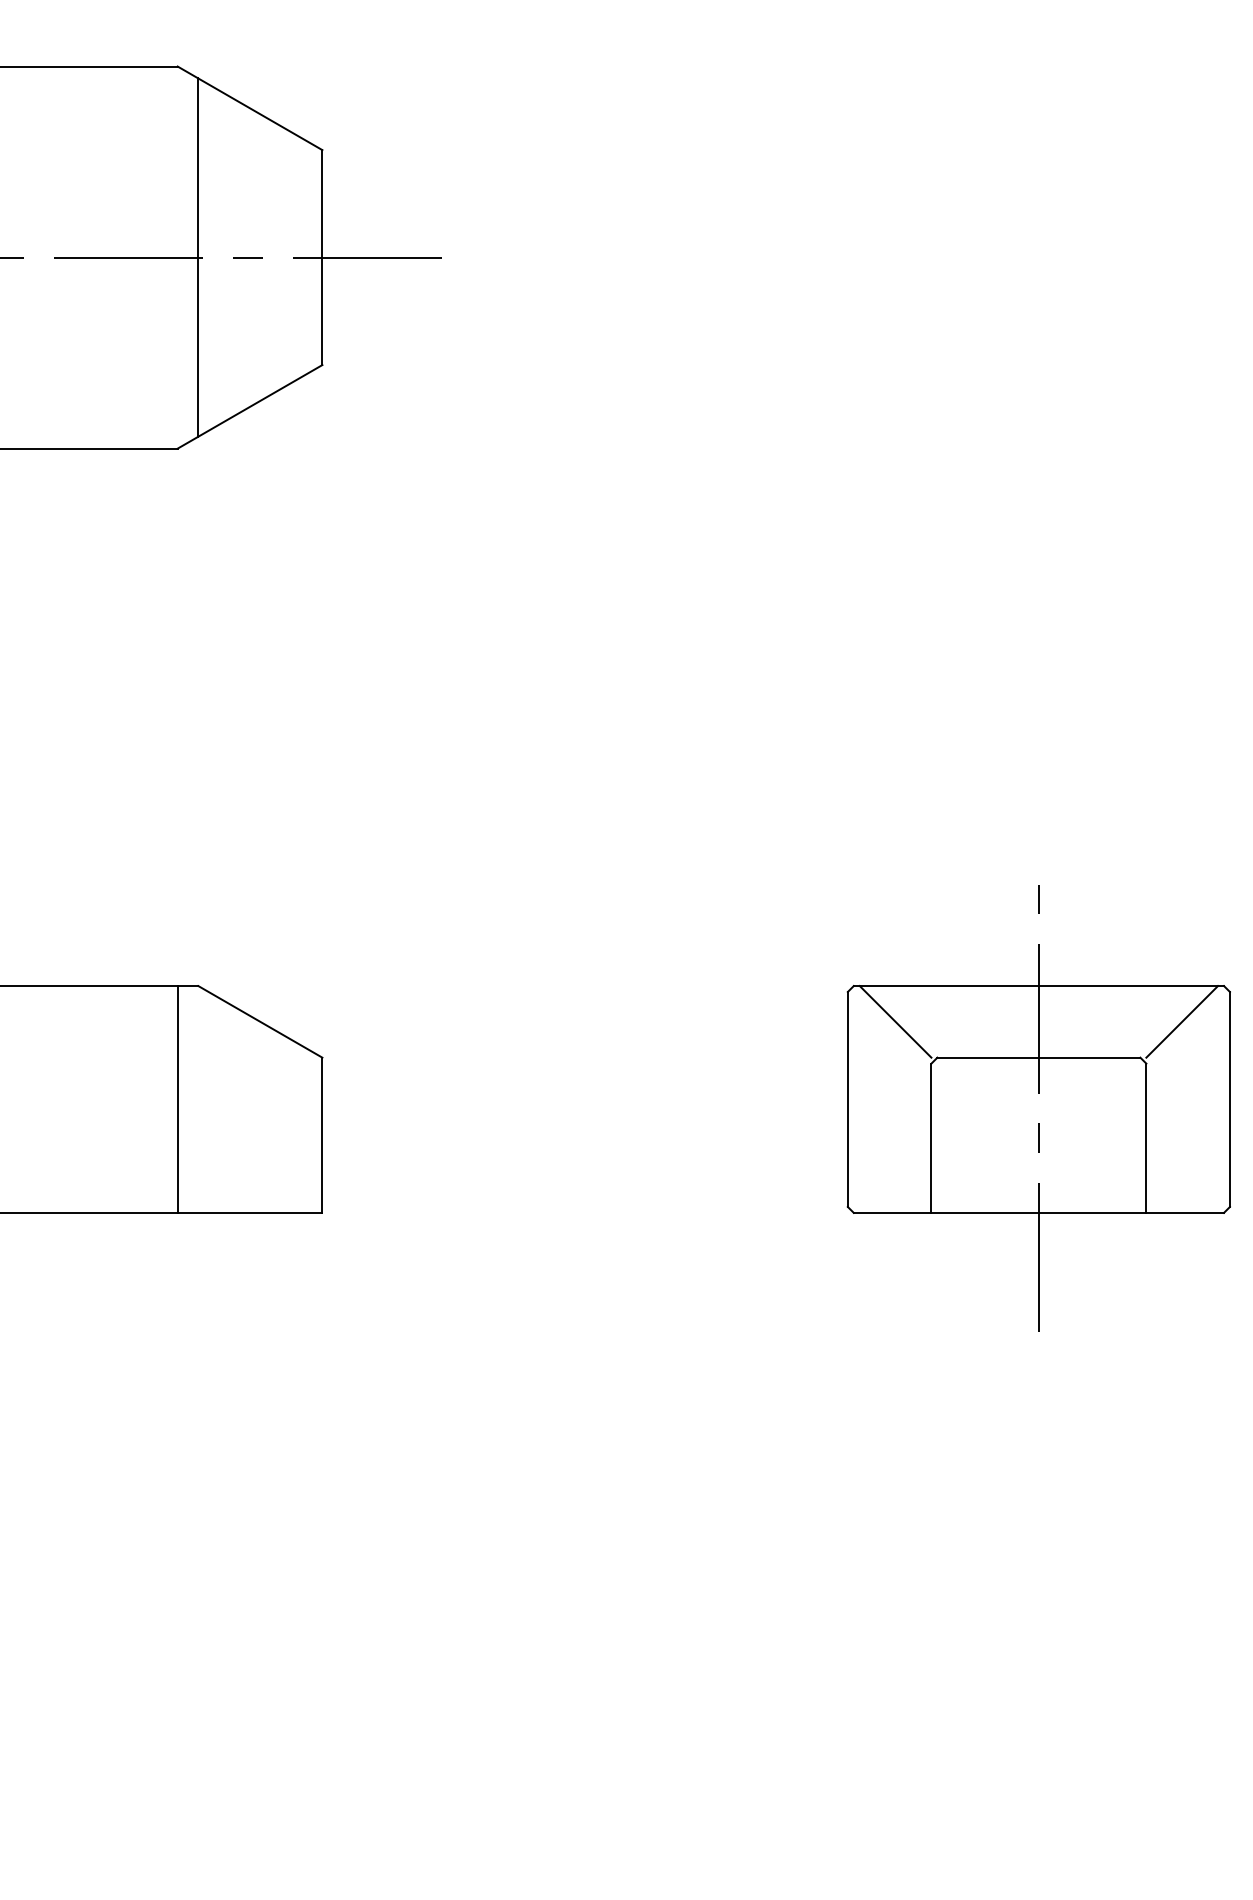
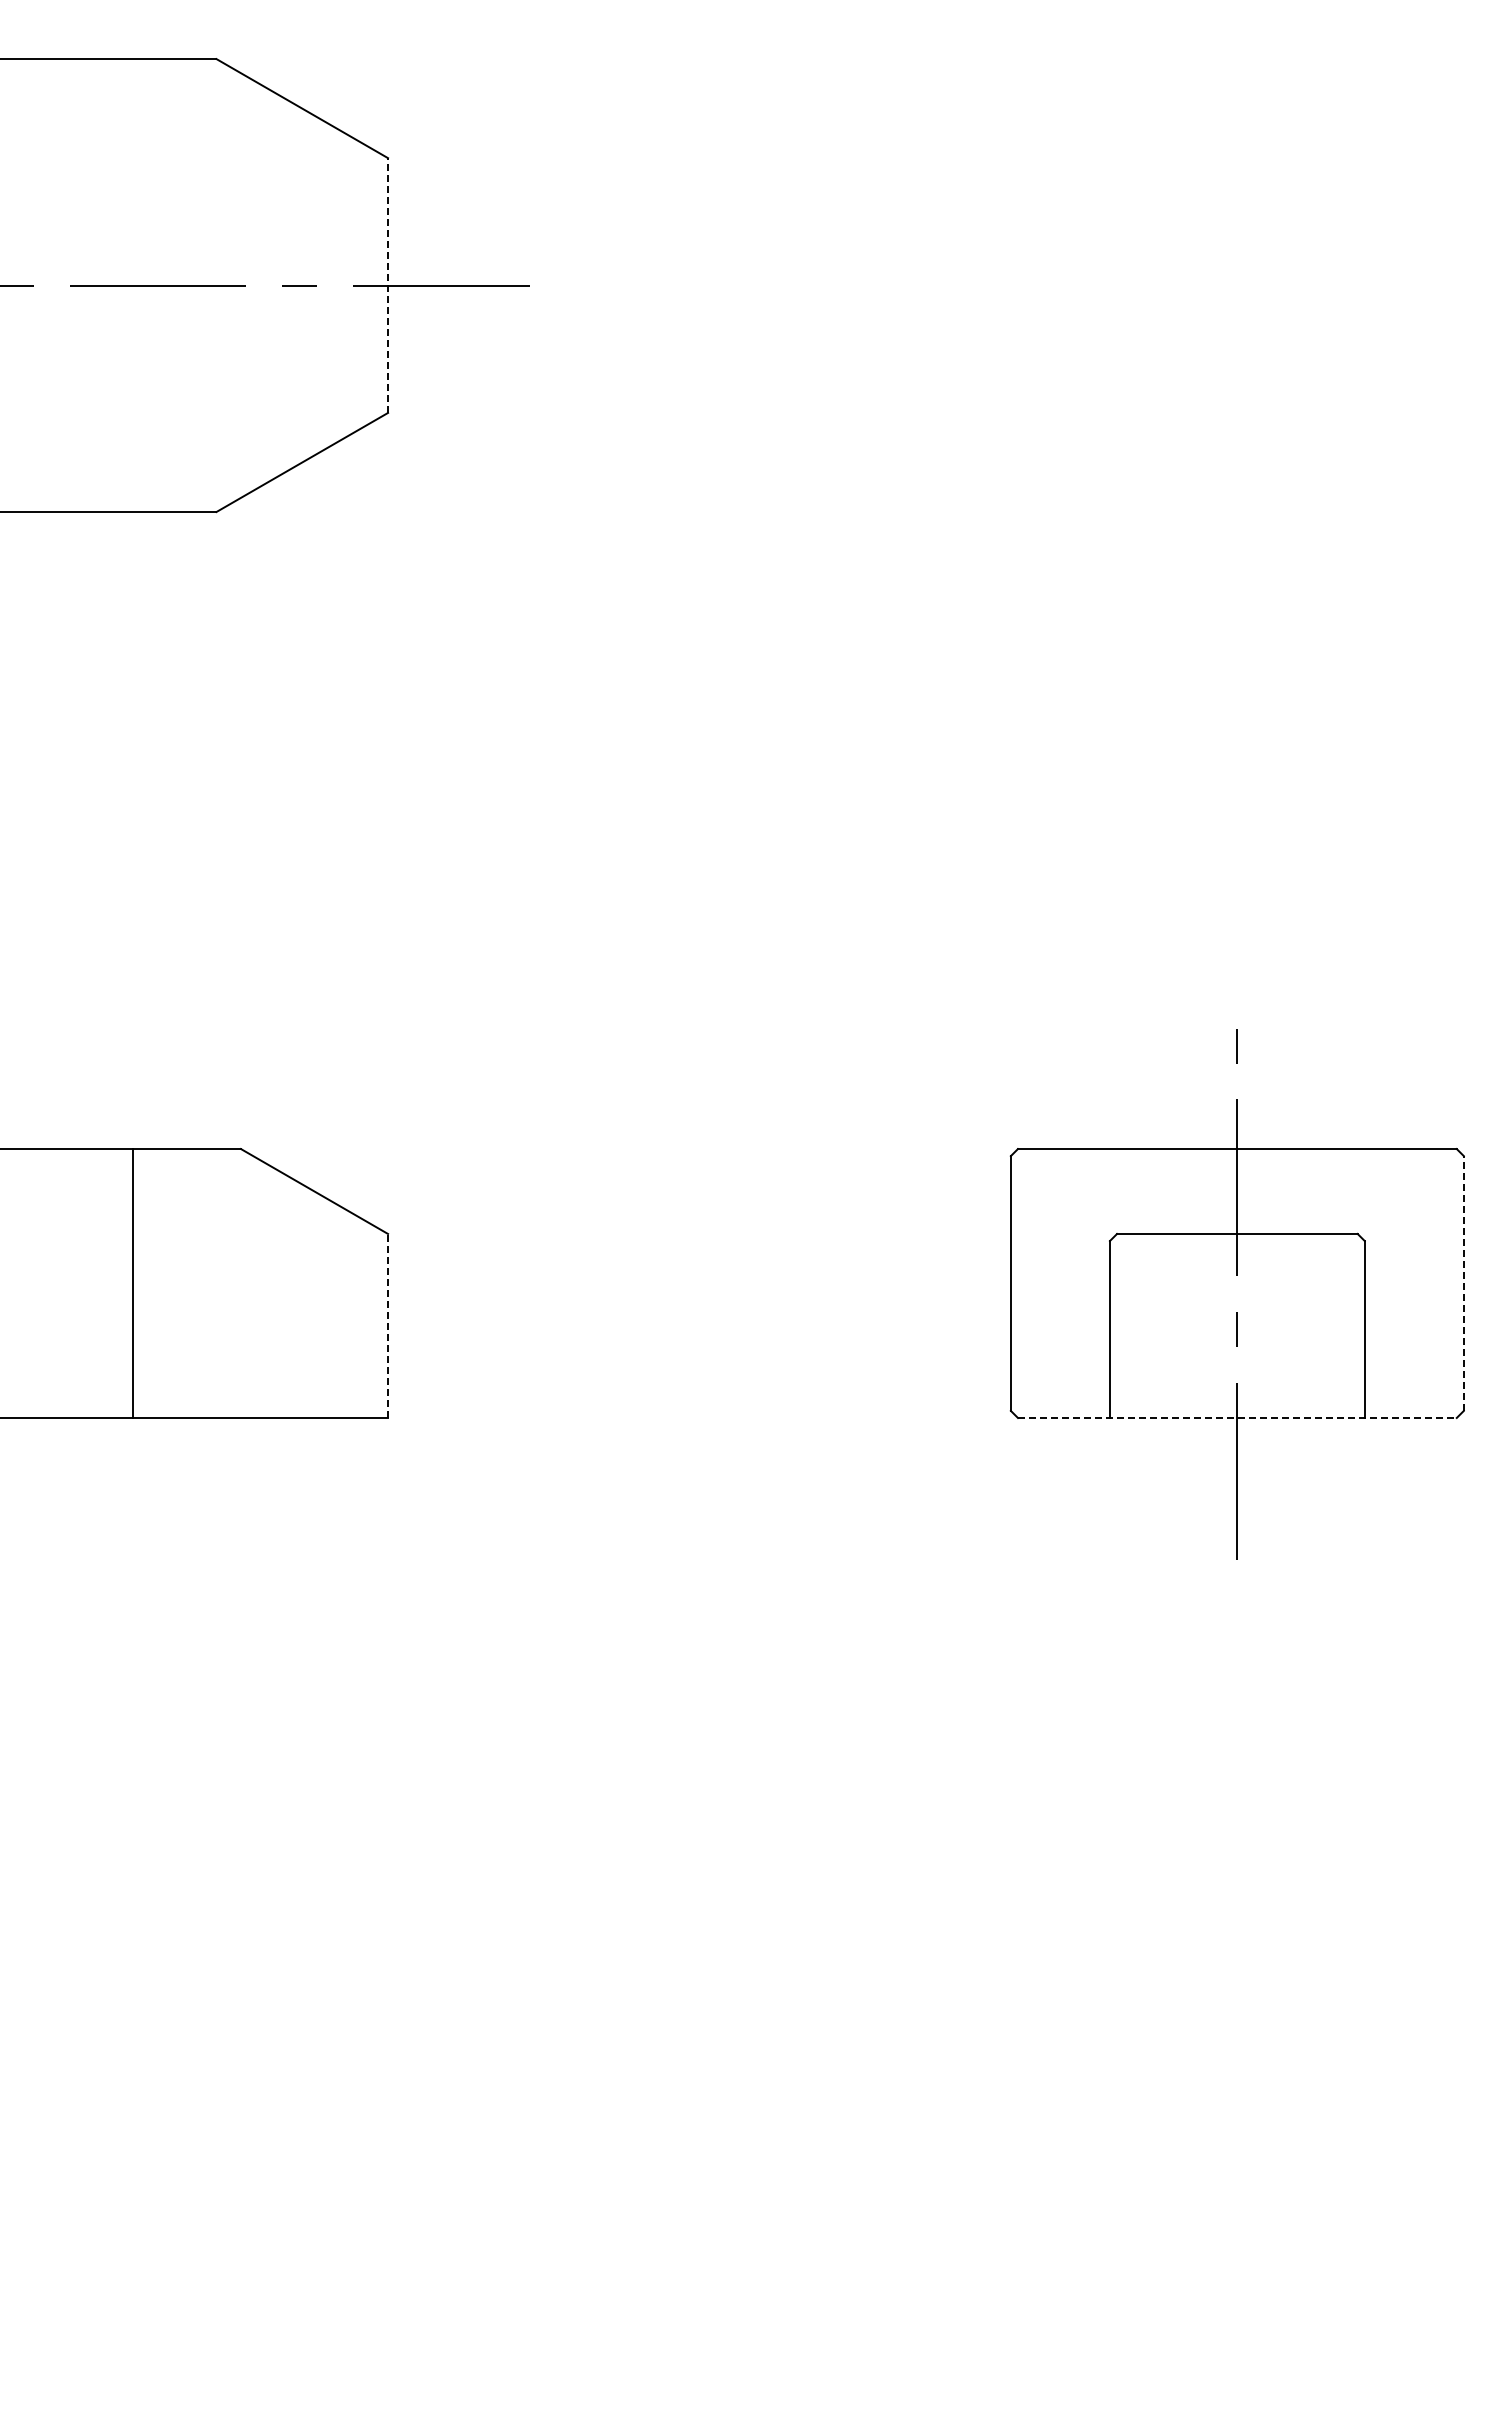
line: (197, 257) -> (240, 285), removed
line: (322, 257) -> (388, 285), solid -> dashed
line: (895, 1021) -> (1067, 1191), removed
line: (1181, 1021) -> (1406, 1191), removed
line: (177, 1099) -> (133, 1283), moved
line: (1229, 1099) -> (1463, 1283), solid -> dashed
line: (322, 1134) -> (388, 1325), solid -> dashed
line: (1039, 1212) -> (1237, 1417), solid -> dashed

